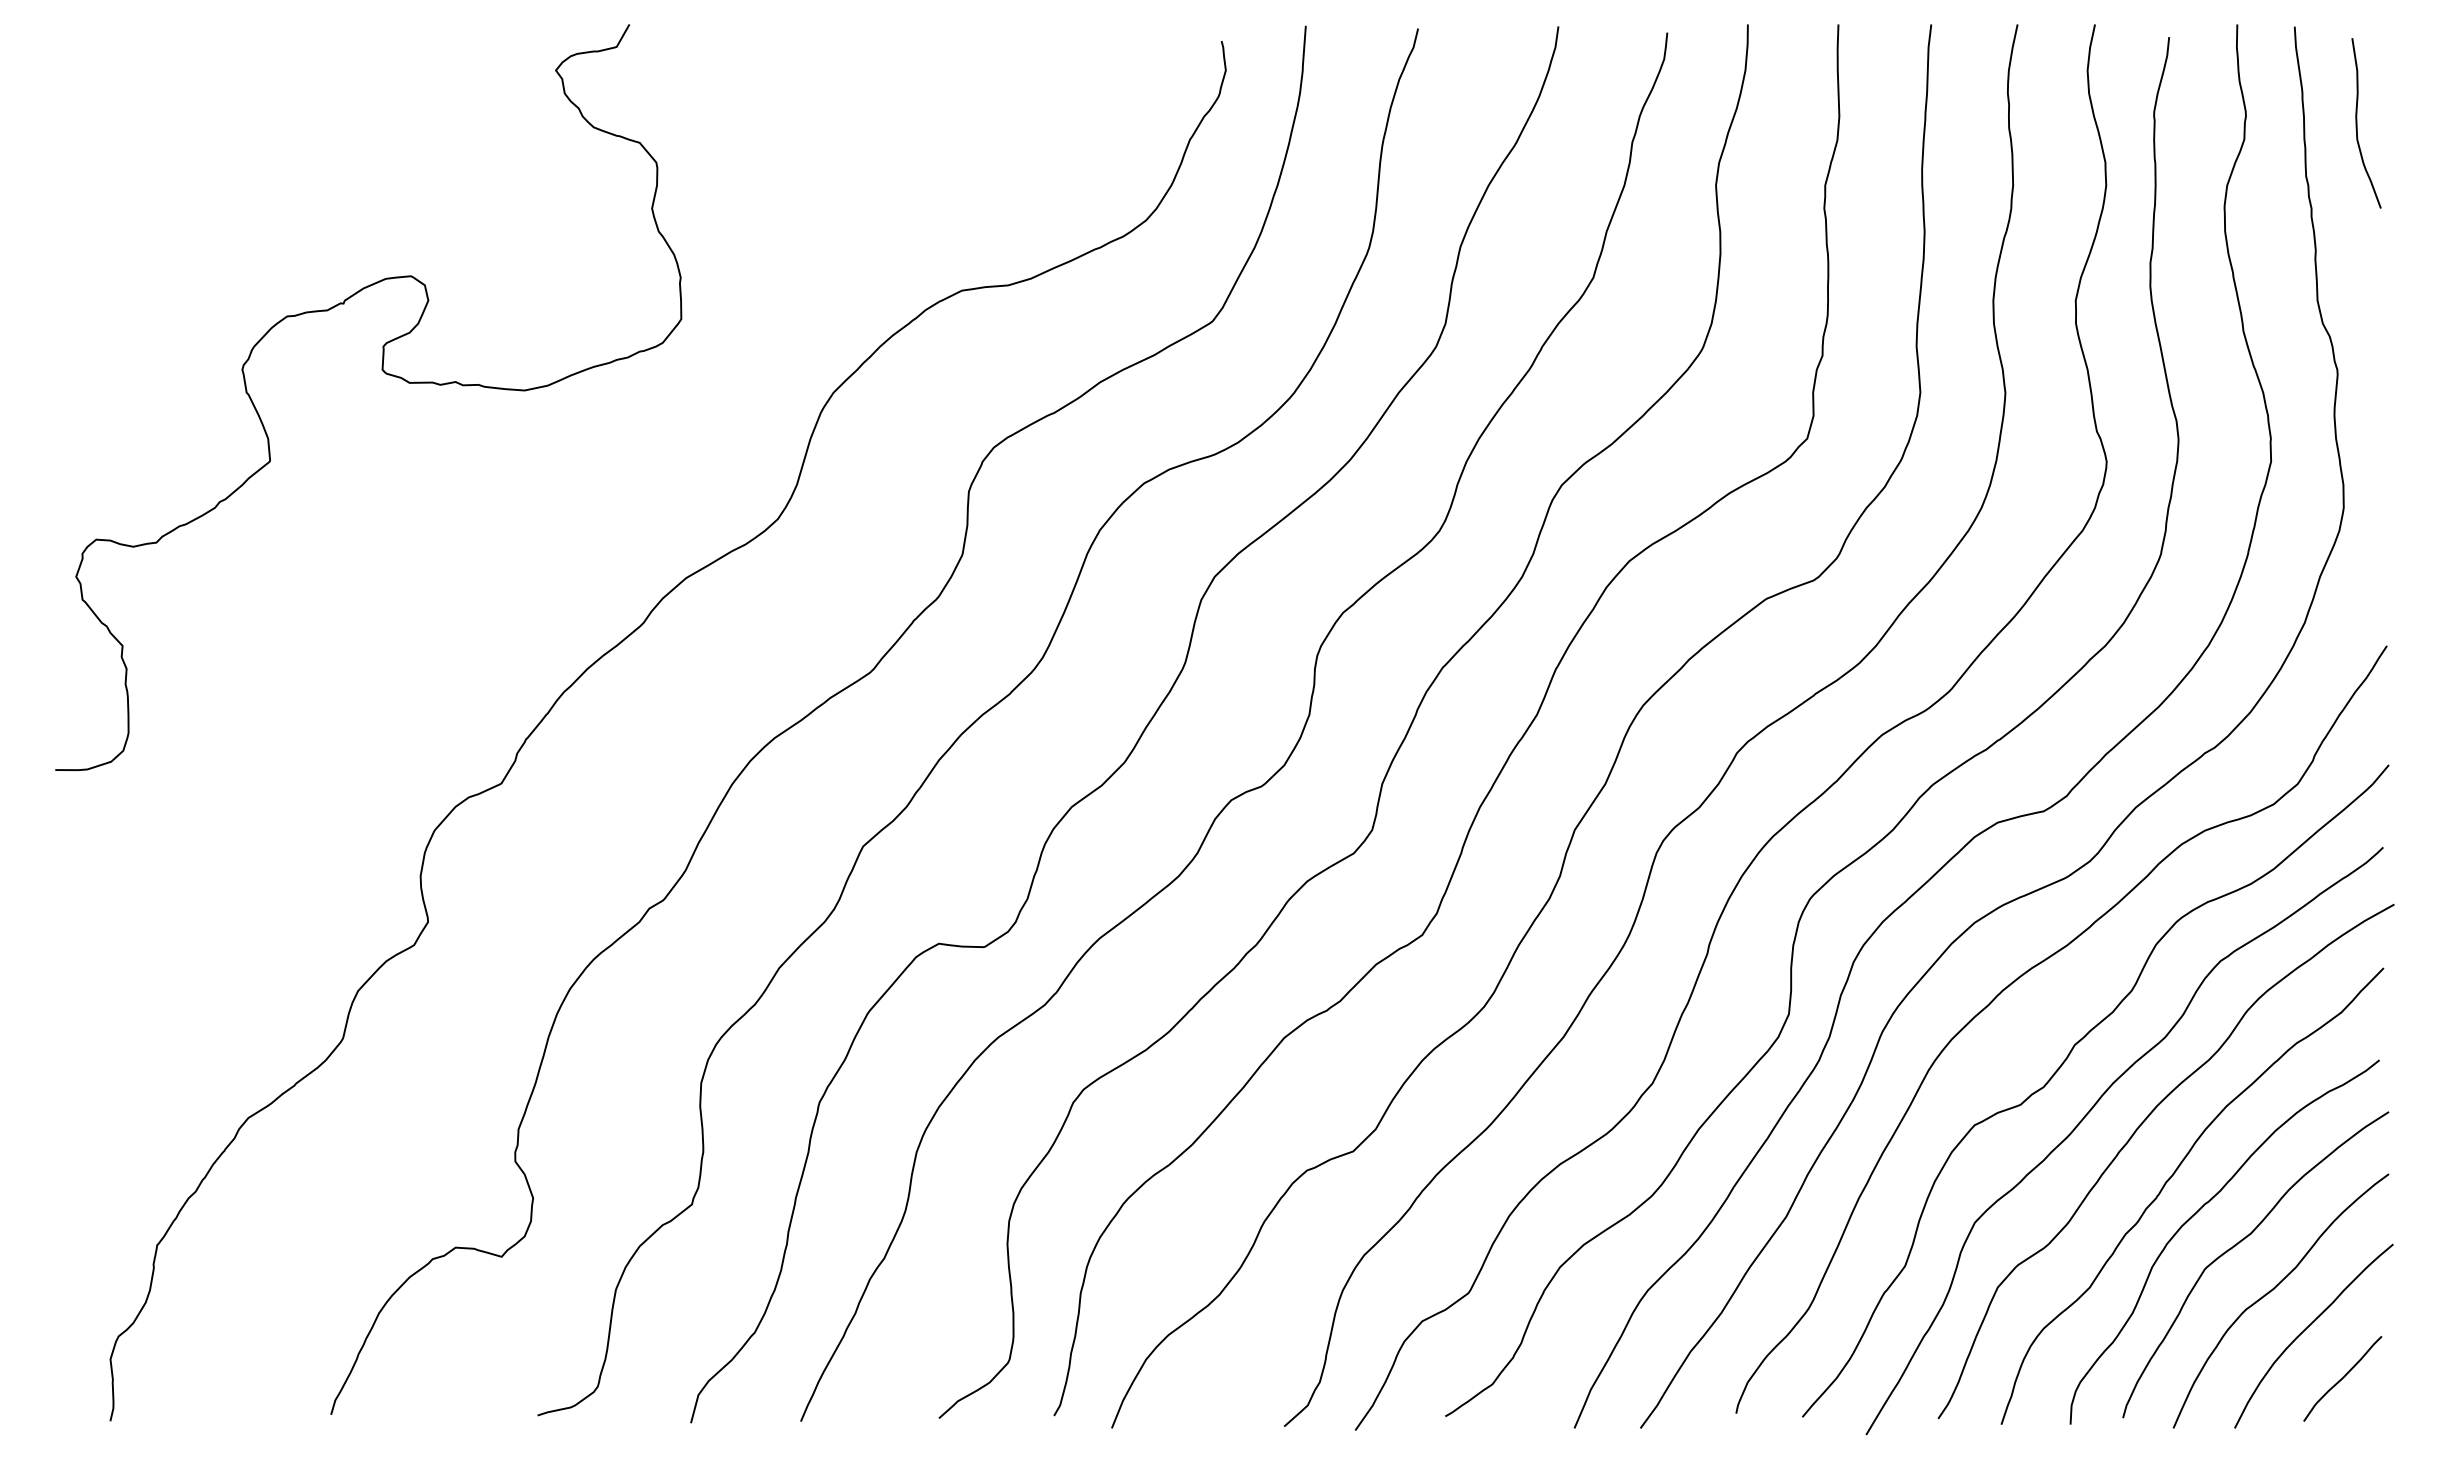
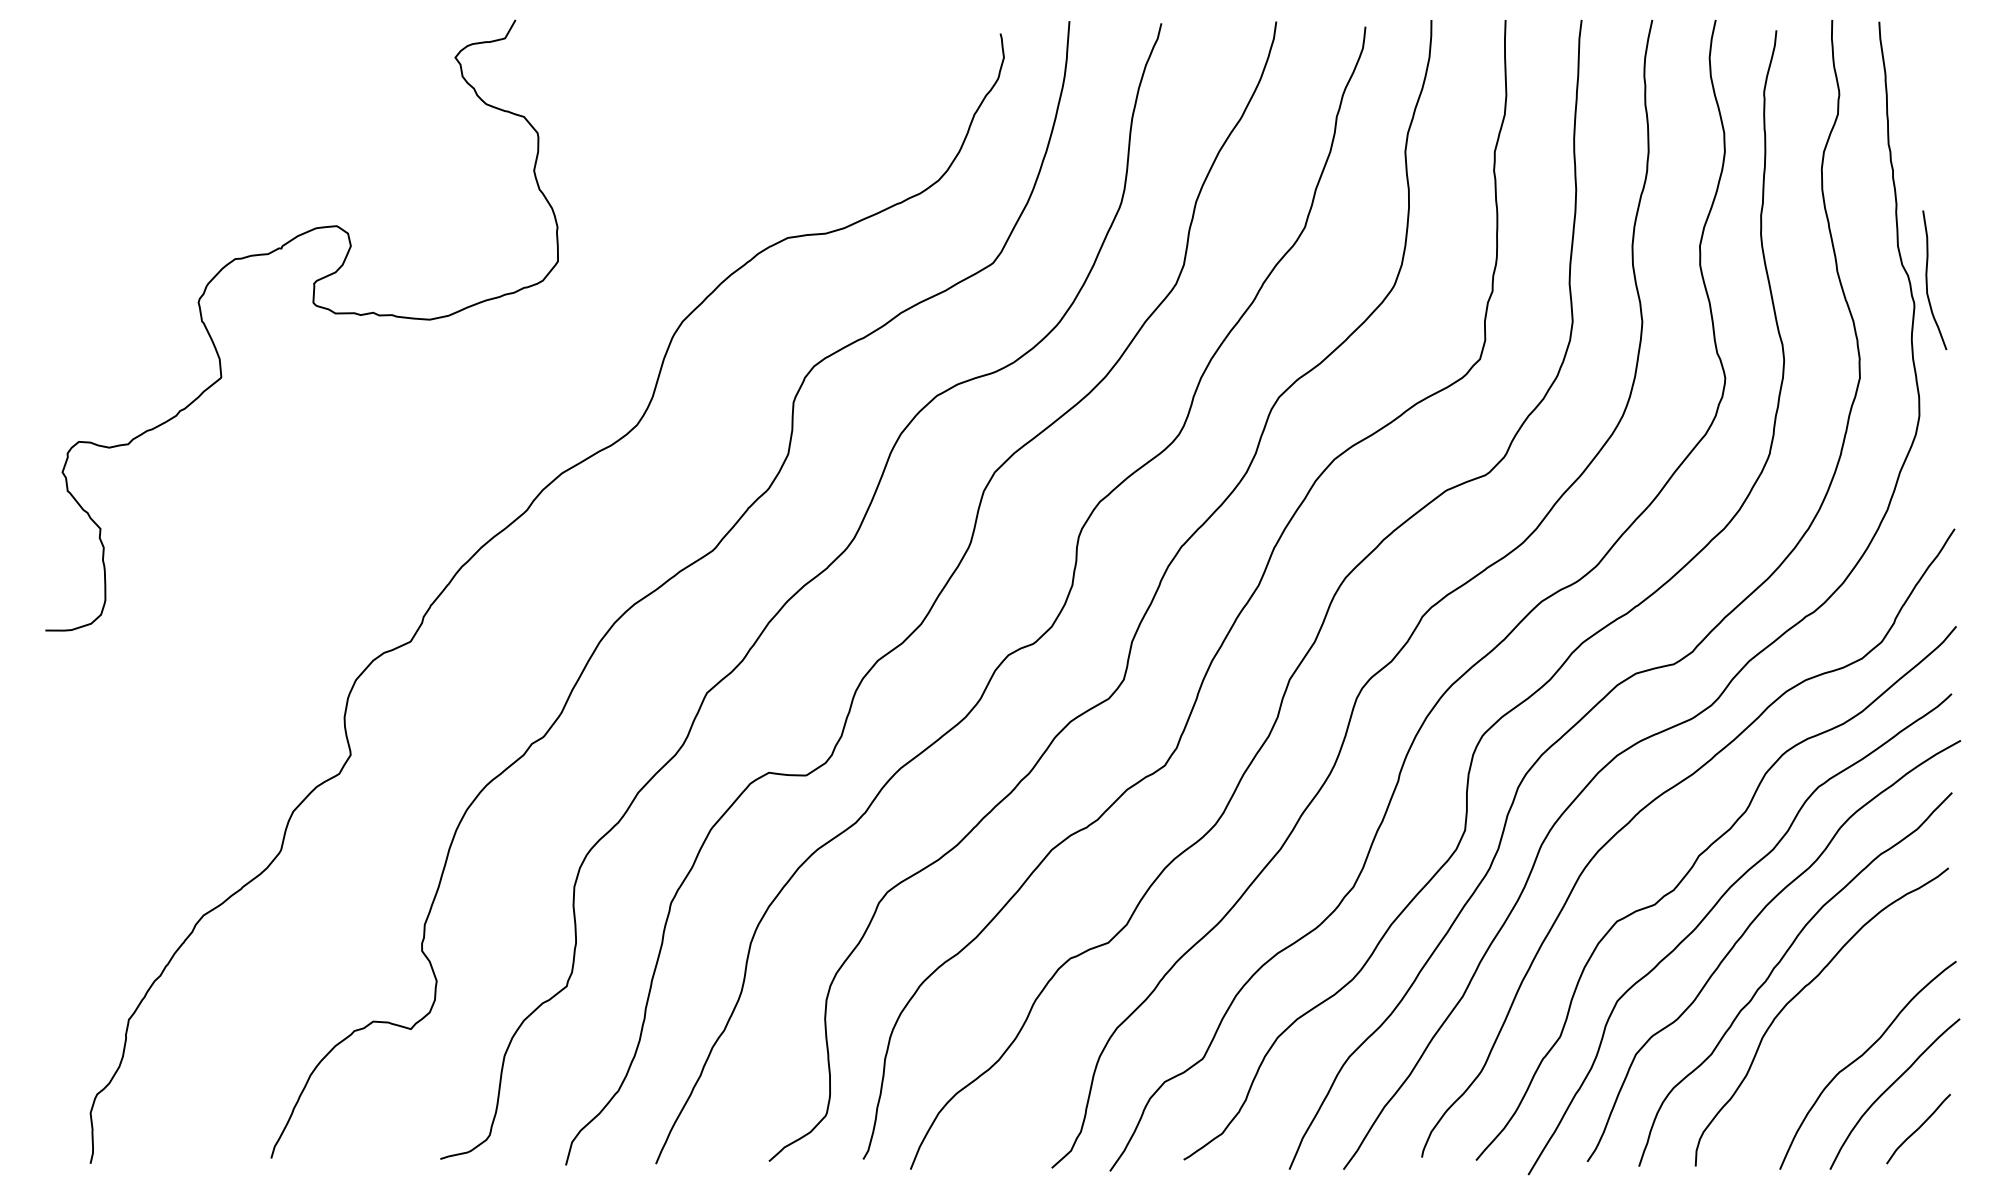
curve: (2357, 123) -> (1927, 280), moved
curve: (2238, 1244) -> (1833, 1019), removed

